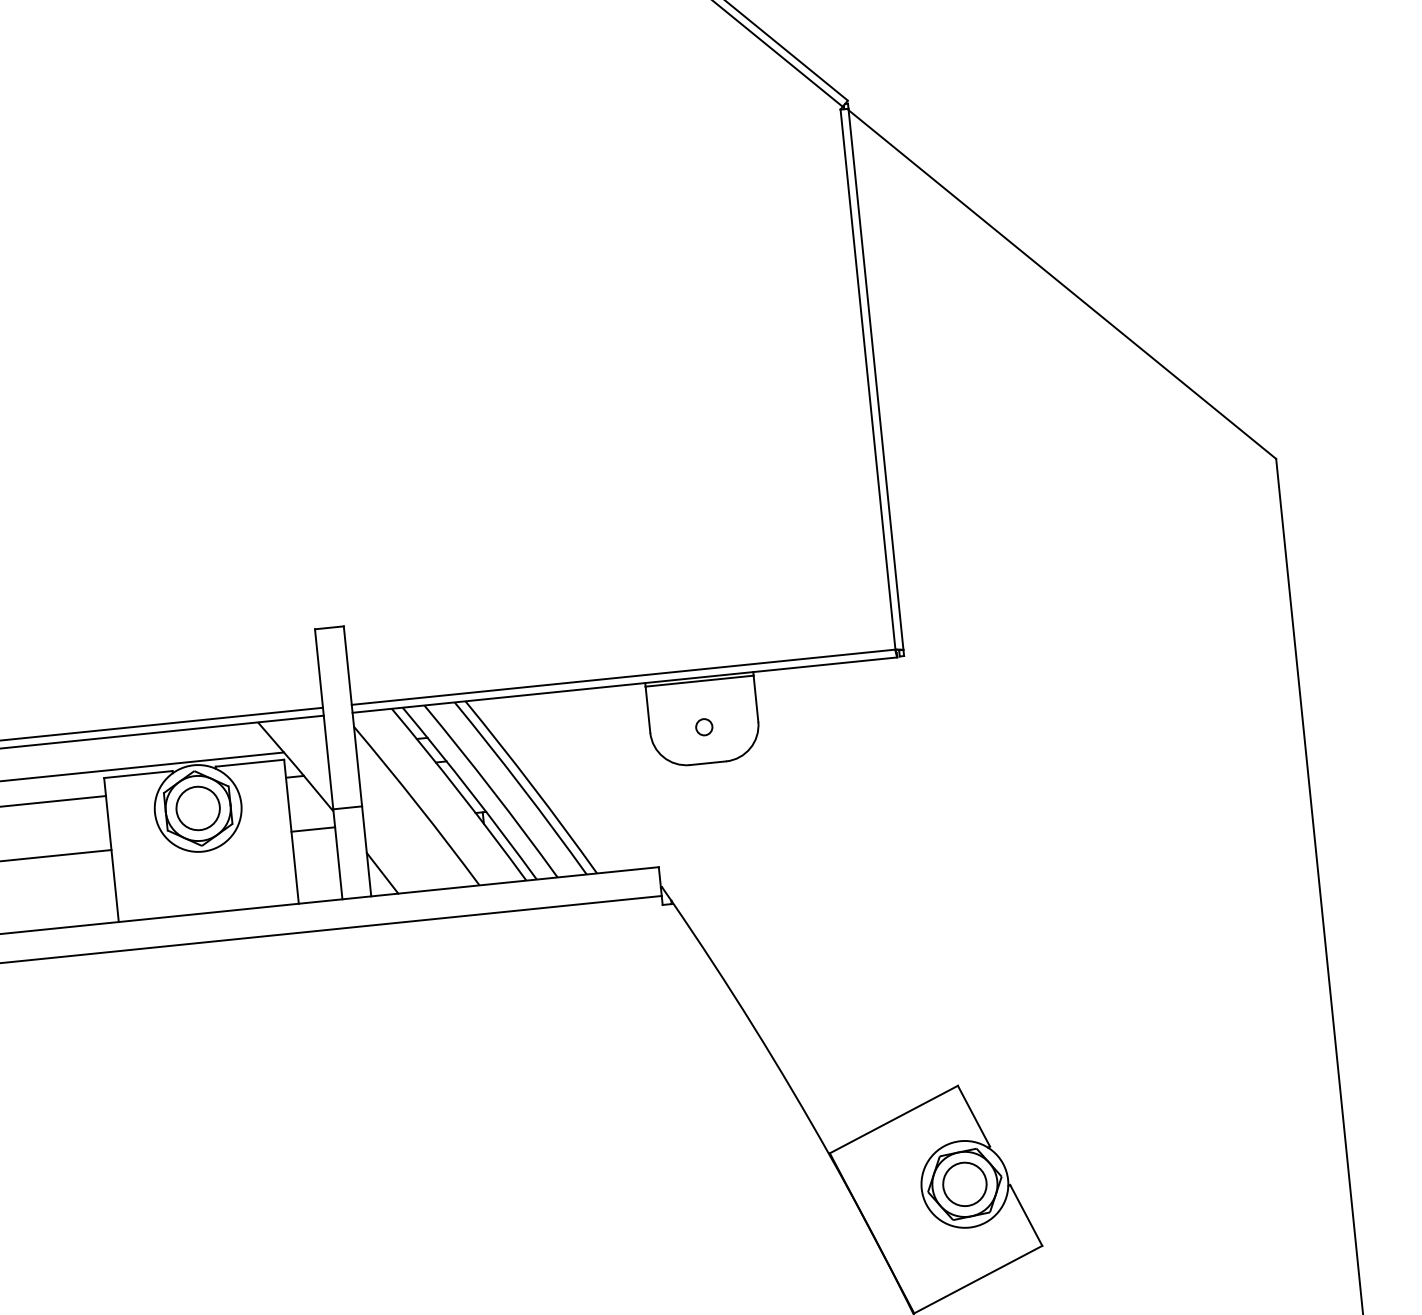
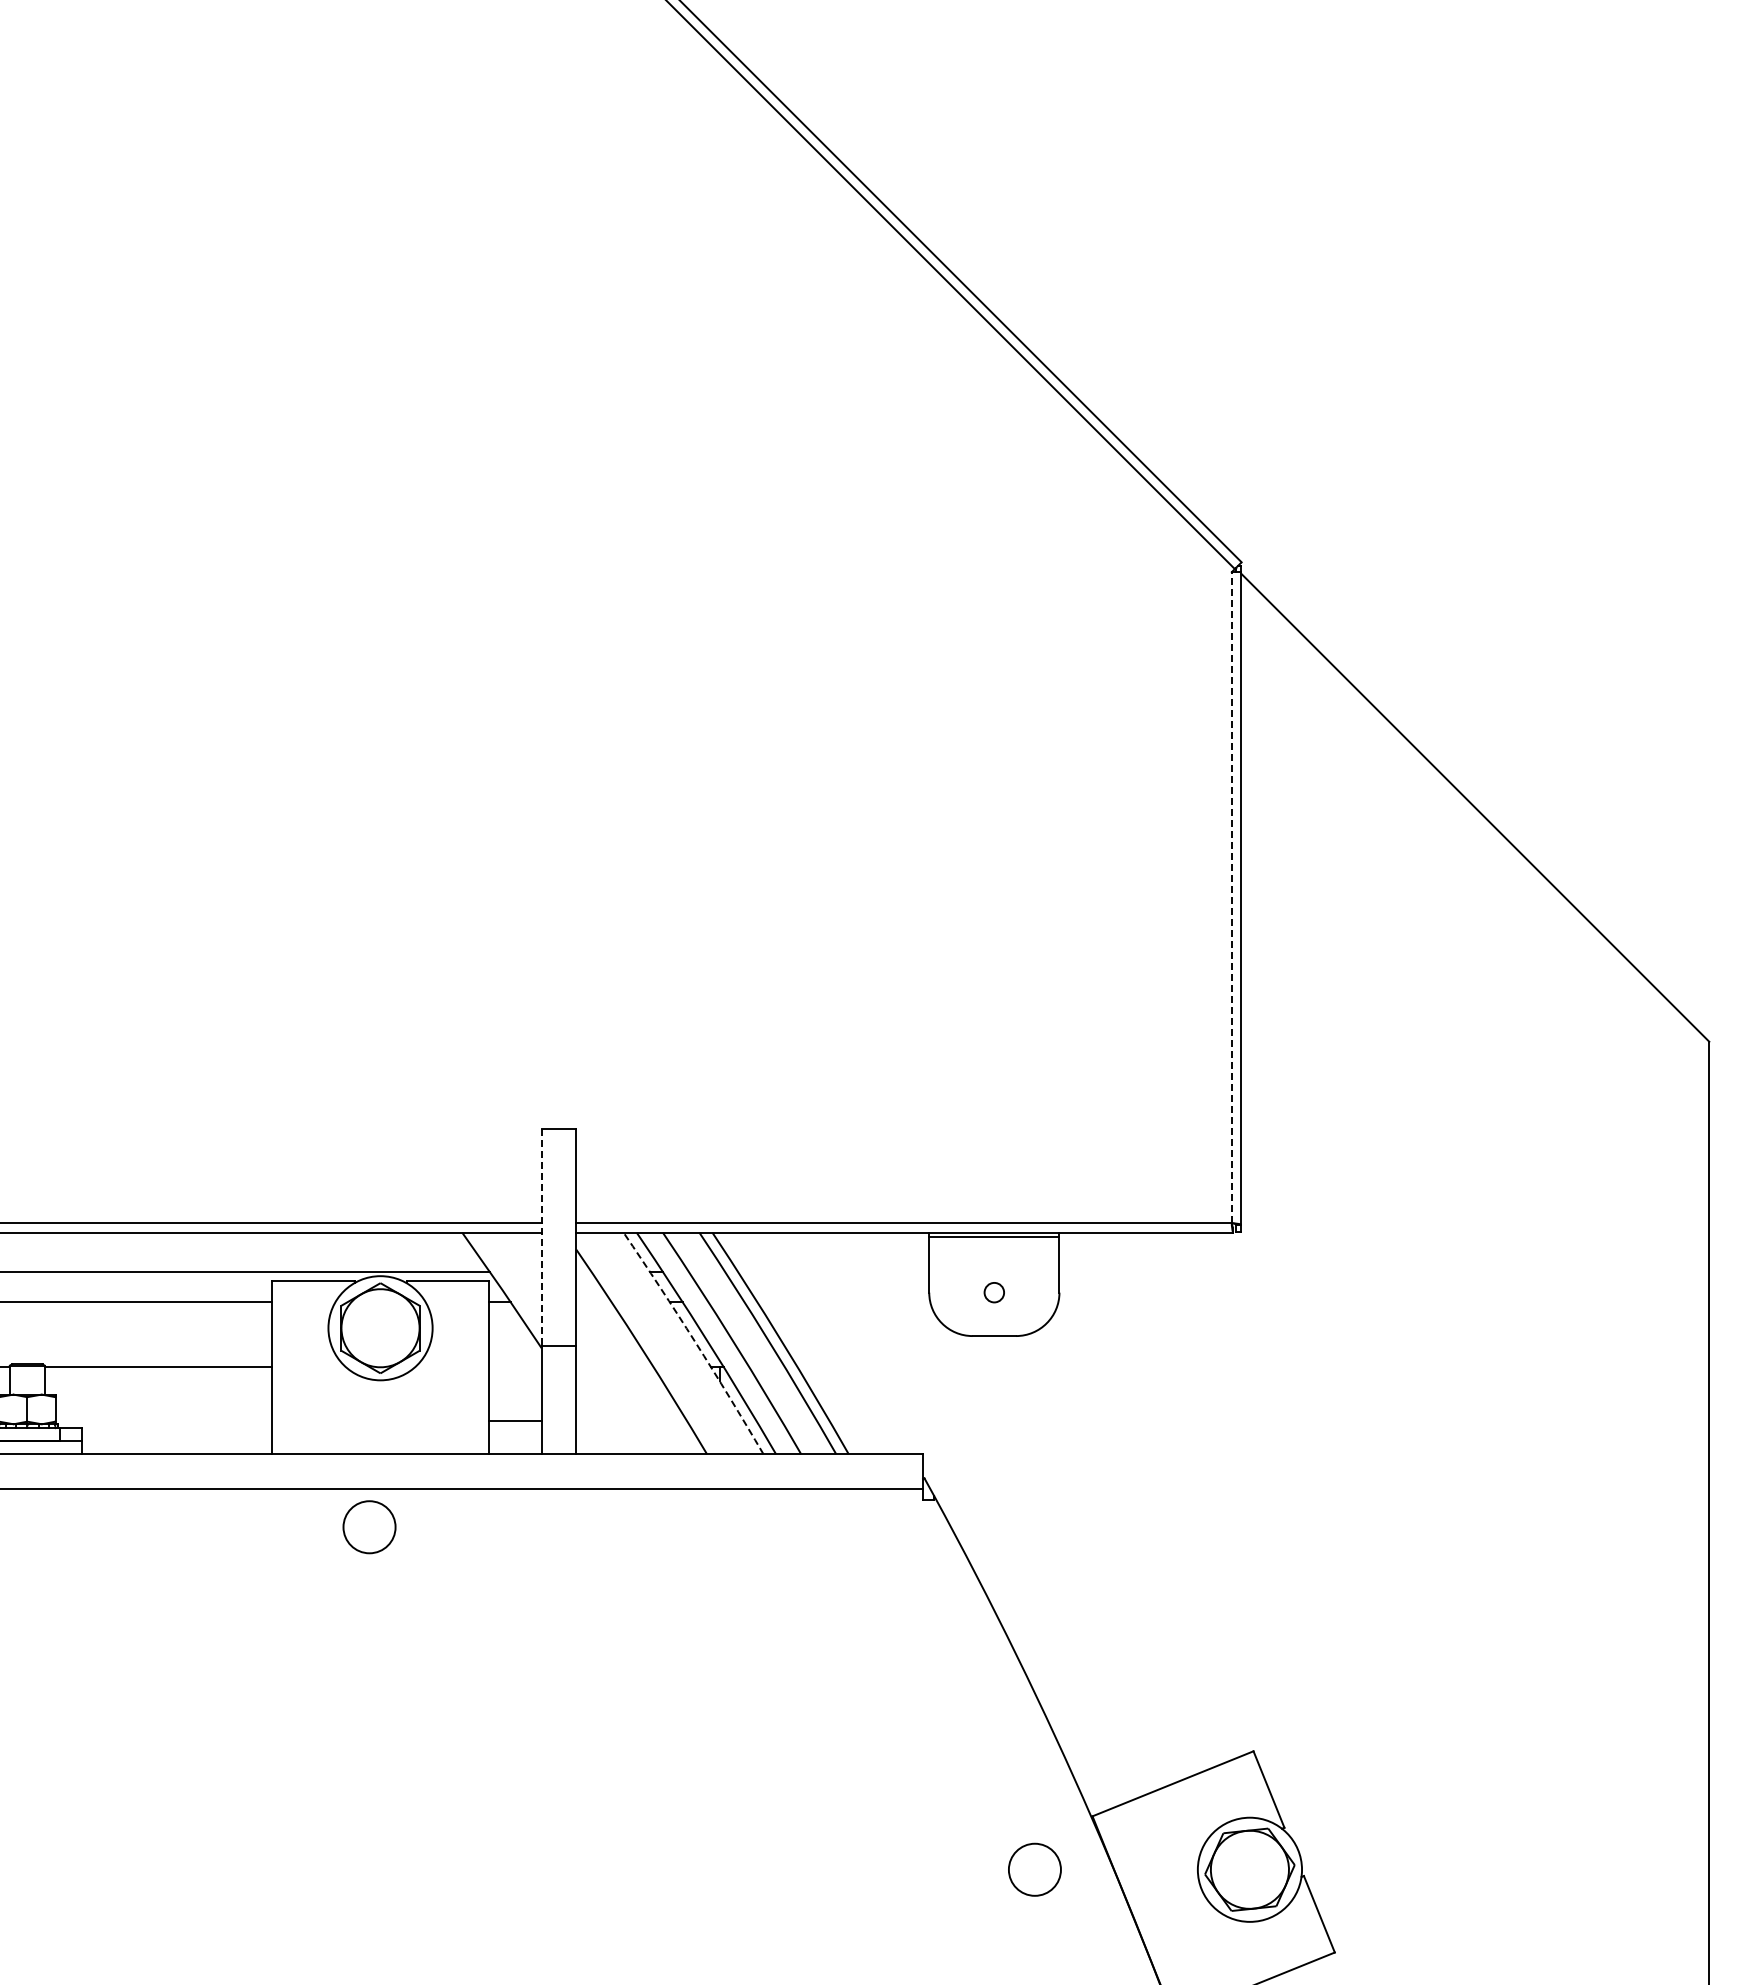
line: (867, 379) -> (1231, 897), solid -> dashed
line: (324, 719) -> (541, 1237), solid -> dashed
arc: (460, 793) -> (695, 1342), solid -> dashed
circle: (198, 808) -> (369, 1527), moved
line: (313, 829) -> (515, 1421), moved
line: (382, 872) -> (592, 1427), removed
circle: (964, 1184) -> (1034, 1869), moved

